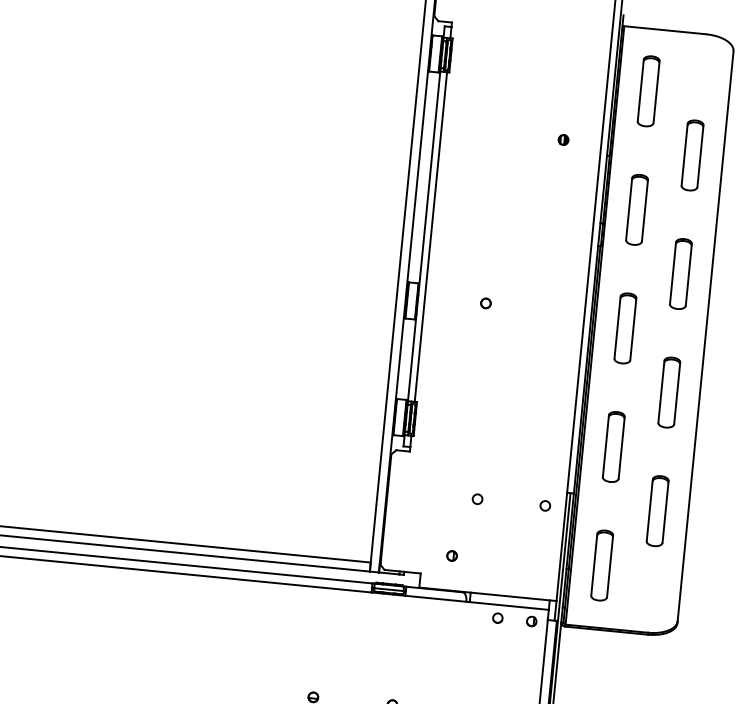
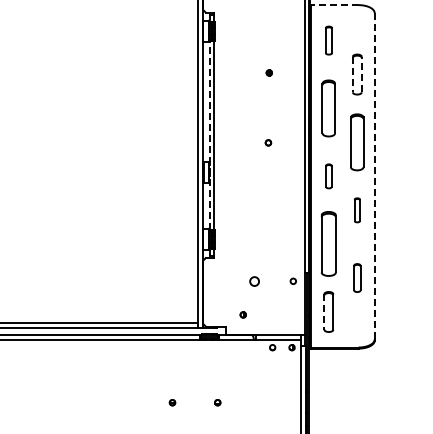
line: (666, 31) -> (335, 5), solid -> dashed
part: (648, 91) -> (328, 40), size x0.7
part: (562, 139) -> (268, 72), moved
line: (684, 154) -> (352, 74), solid -> dashed
line: (699, 156) -> (361, 74), solid -> dashed
part: (636, 209) -> (328, 108), size x1.4
line: (423, 234) -> (209, 134), solid -> dashed
part: (681, 274) -> (357, 142), size x1.4
part: (486, 302) -> (268, 142), moved
part: (624, 328) -> (328, 176), size x0.6
line: (705, 336) -> (374, 176), solid -> dashed
part: (669, 393) -> (357, 210), size x0.6
part: (613, 447) -> (328, 244), size x1.6
circle: (477, 497) -> (254, 280), size x1.6
part: (658, 510) -> (357, 277), size x0.7
line: (594, 565) -> (324, 312), solid -> dashed

